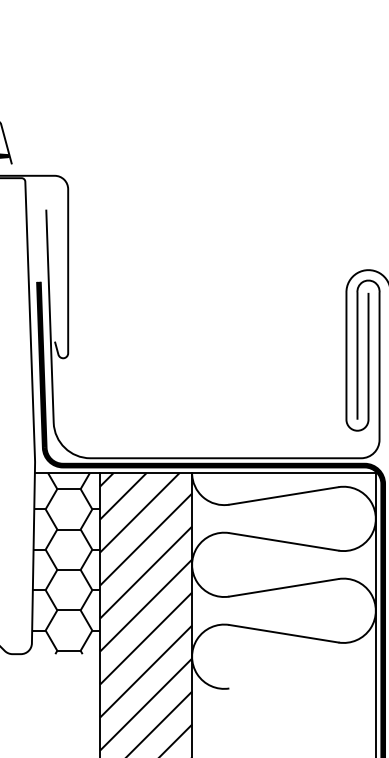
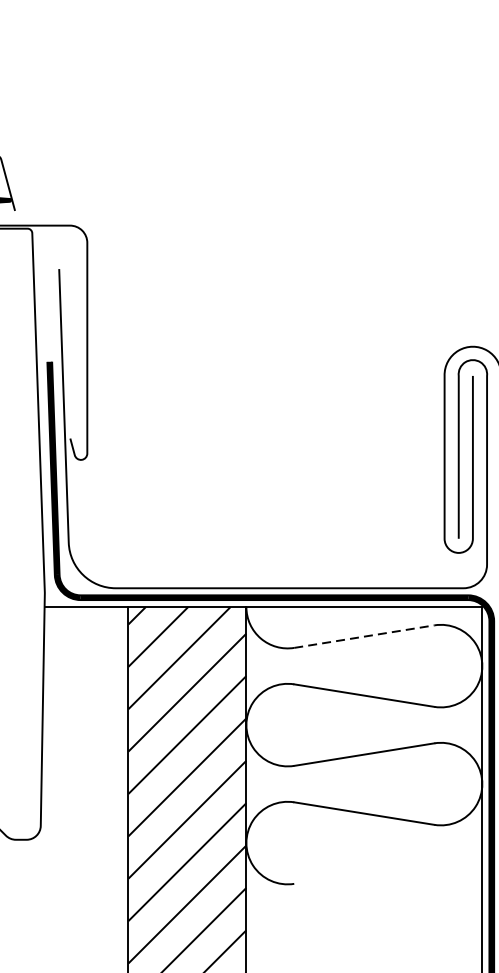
line: (284, 495) -> (365, 636), solid -> dashed
hatch: (66, 563) -> (85, 723), removed

